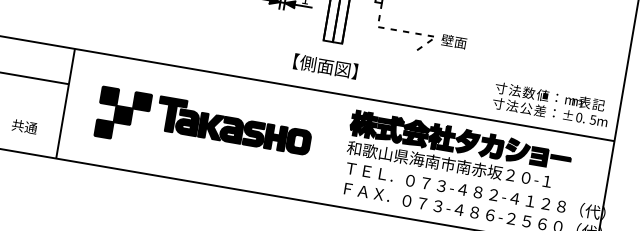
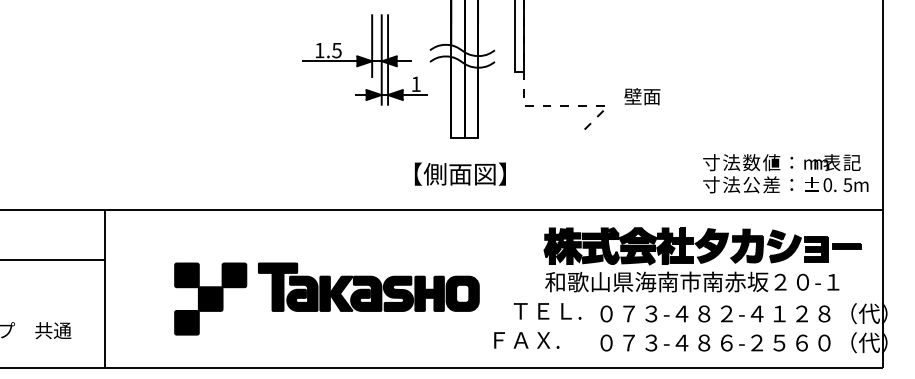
text: (454, 41) -> (642, 96), moved
part: (203, 128) -> (326, 298), moved
part: (459, 150) -> (702, 259), moved
text: (367, 192) -> (526, 340), moved

